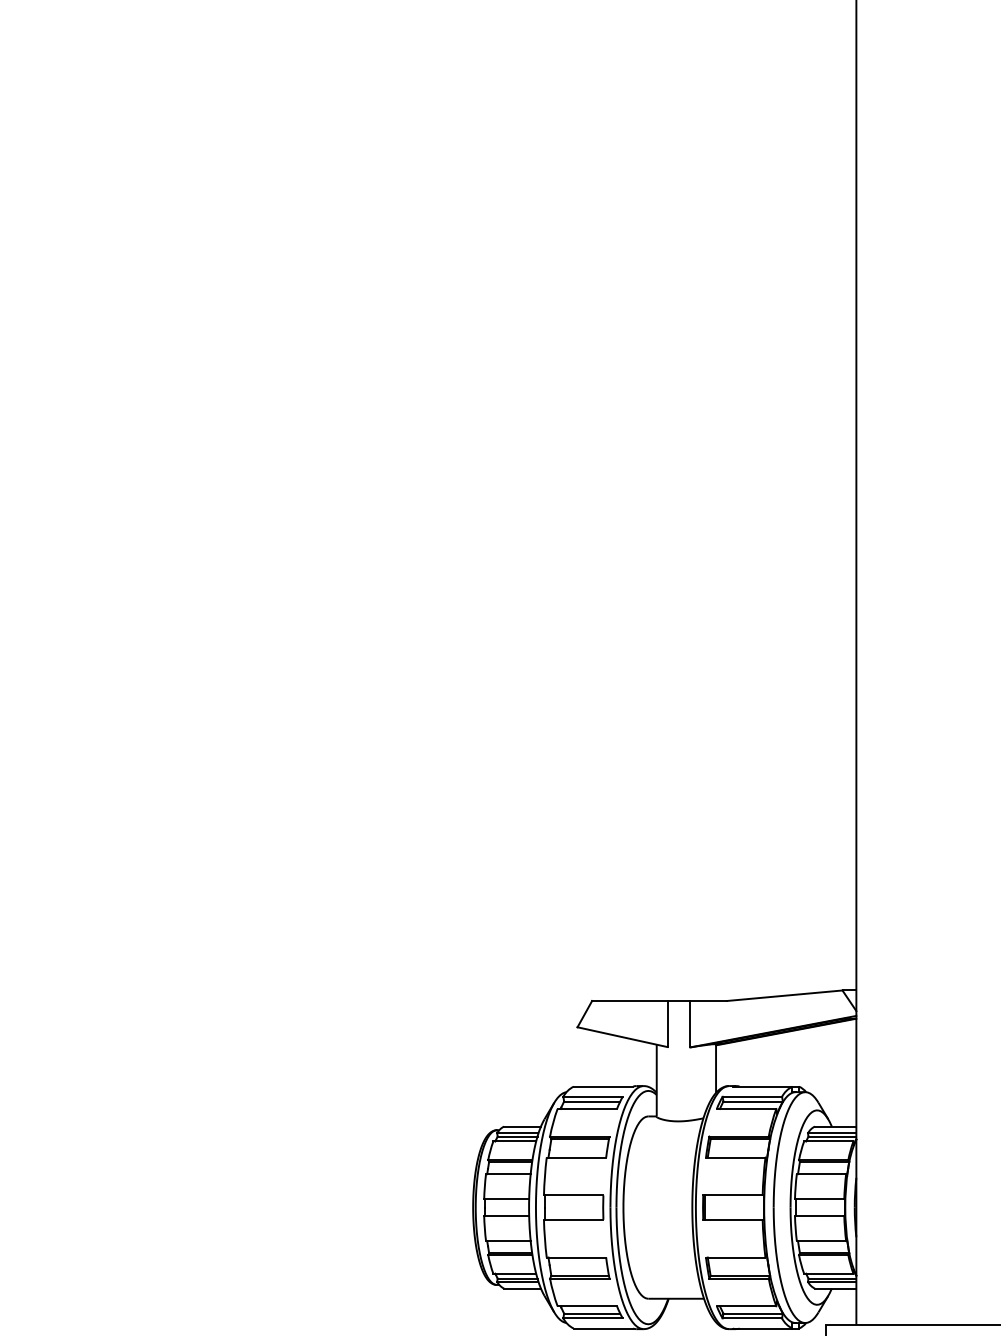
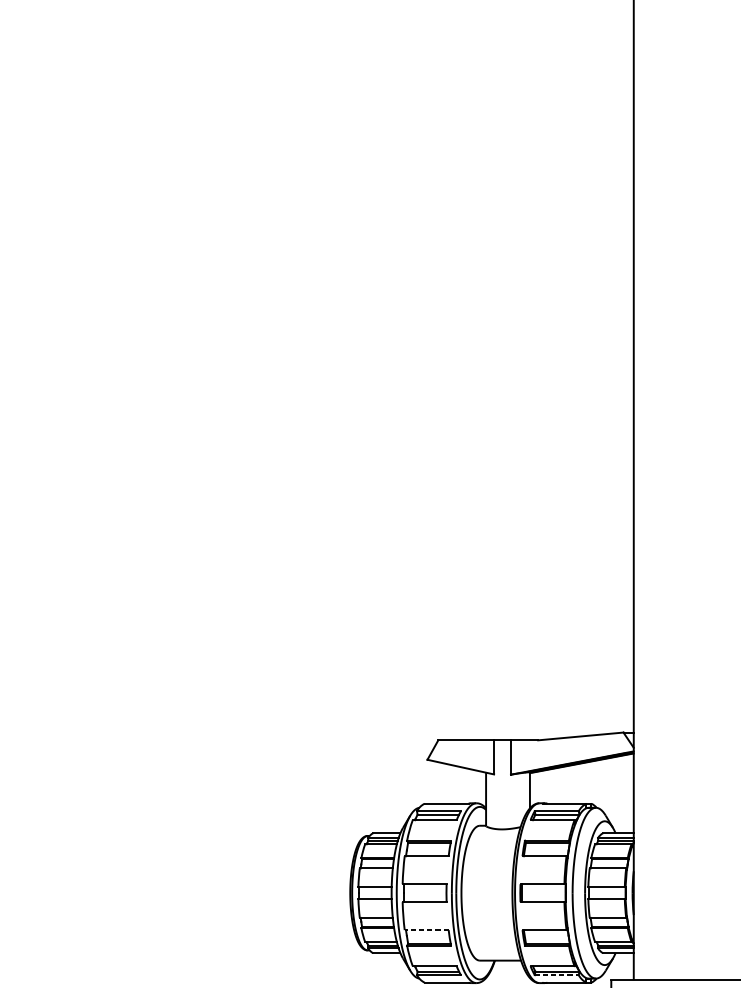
line: (576, 1257) -> (426, 930), solid -> dashed
line: (752, 1318) -> (556, 975), solid -> dashed

